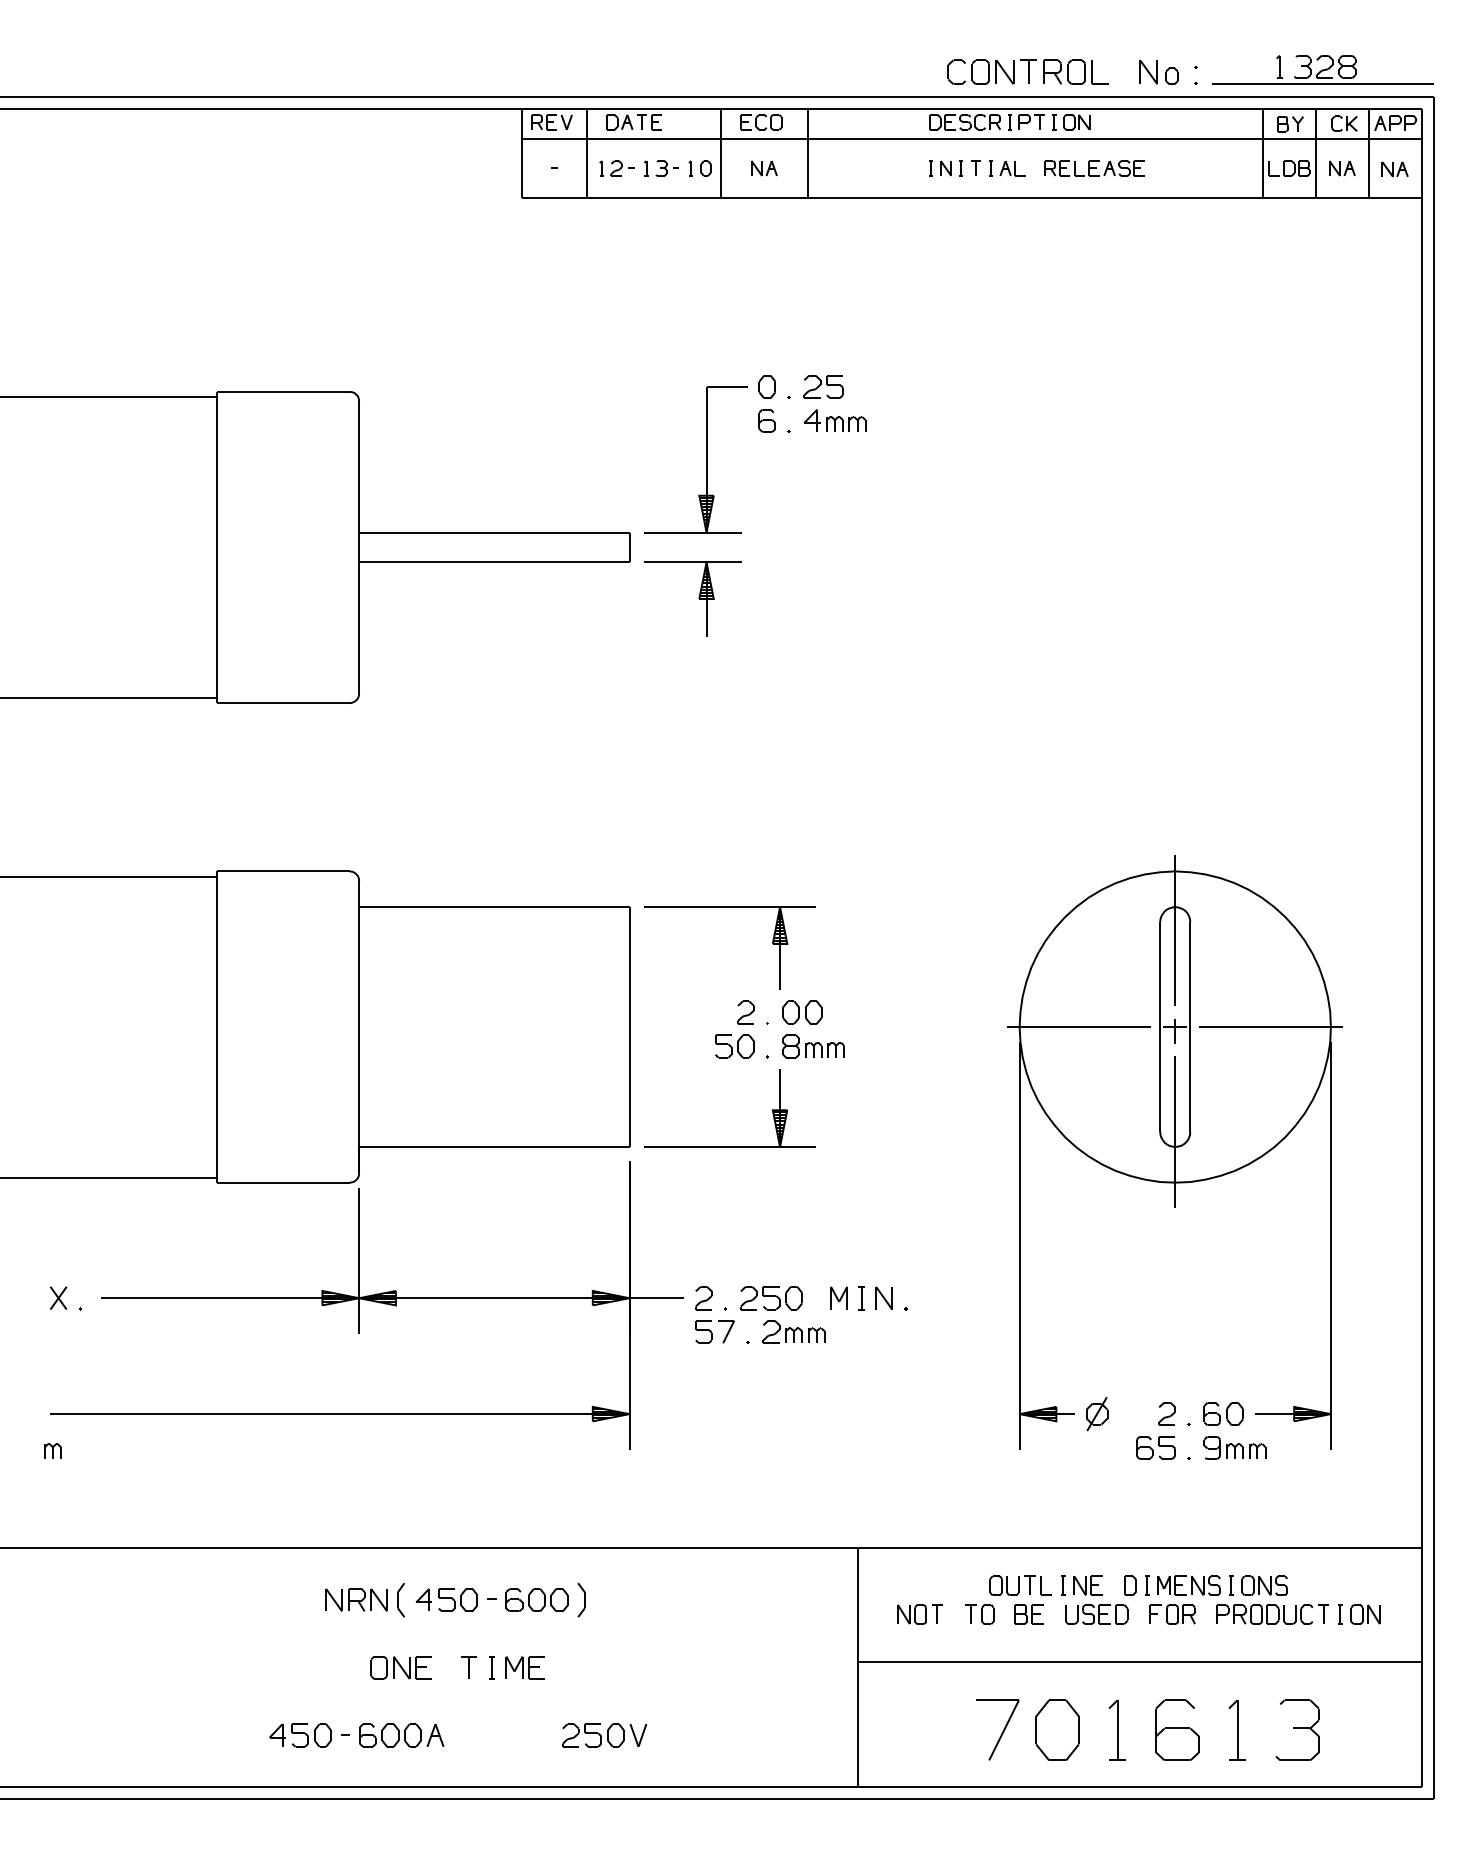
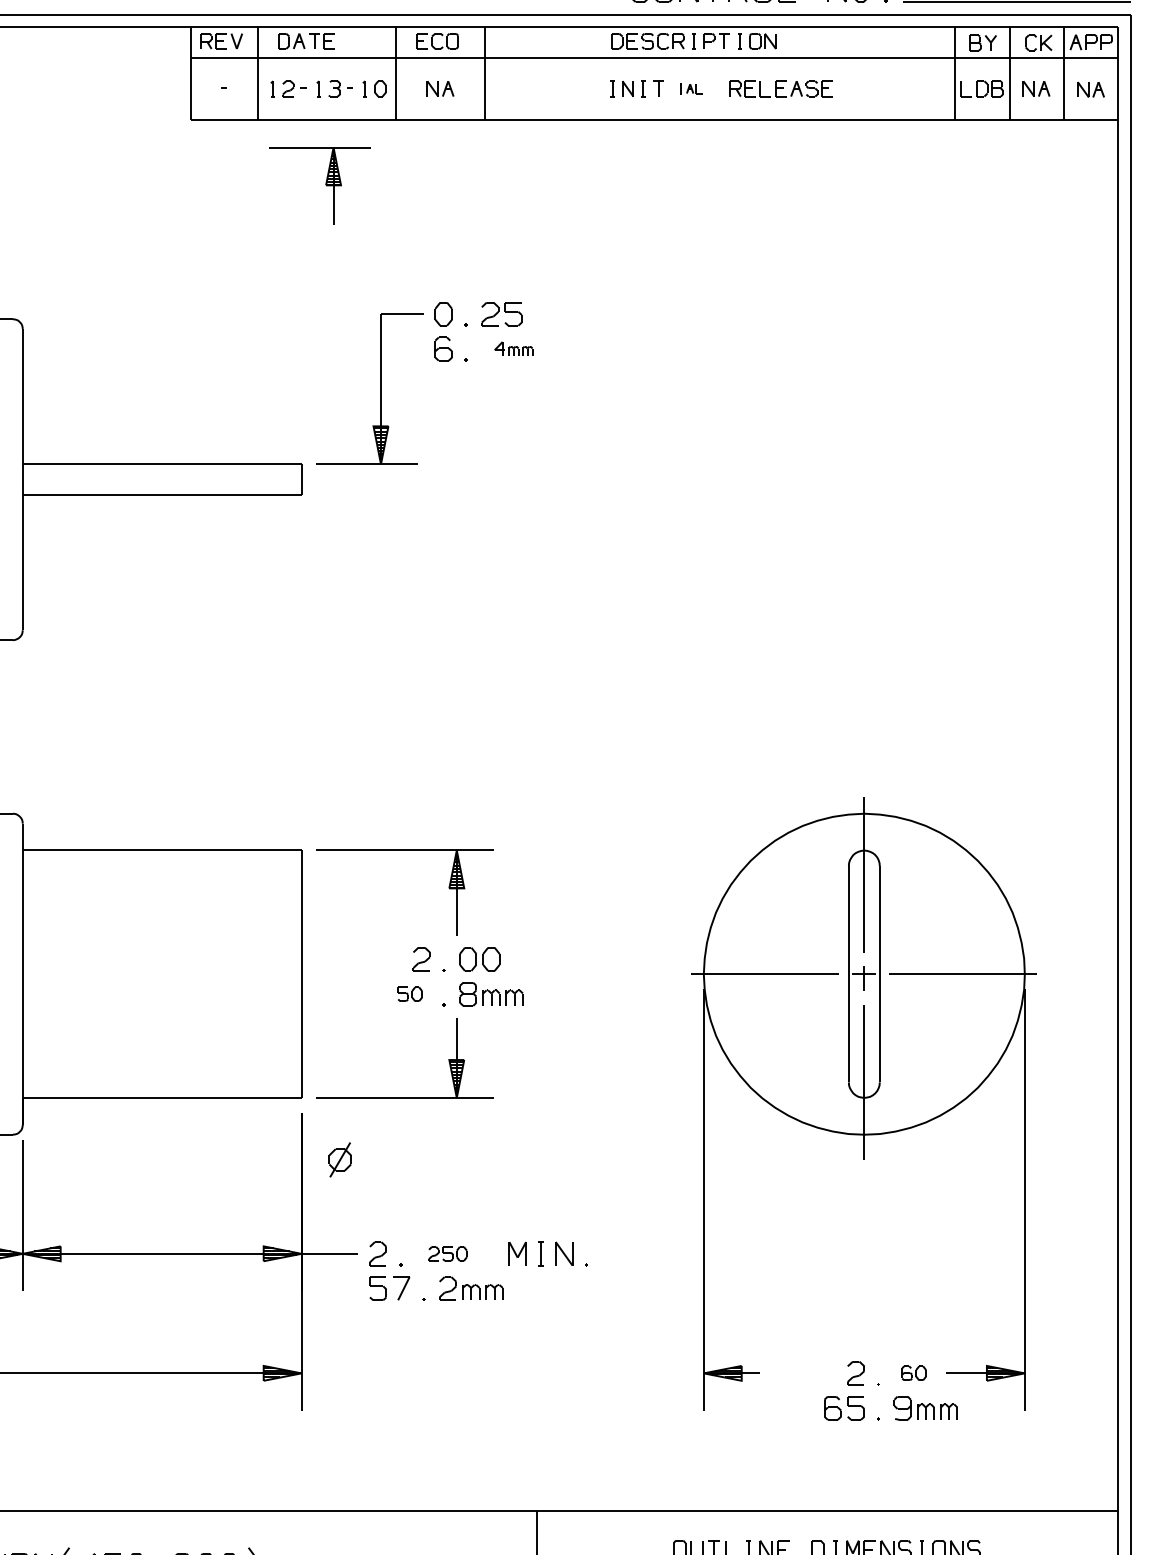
part: (1007, 168) -> (691, 88), size x0.6
part: (835, 420) -> (513, 348), size x0.6
part: (692, 598) -> (319, 184), moved
part: (734, 1046) -> (409, 994), size x0.6
part: (771, 1298) -> (447, 1254), size x0.6
part: (1223, 1413) -> (914, 1372), size x0.6
part: (1097, 1414) -> (340, 1160), moved

